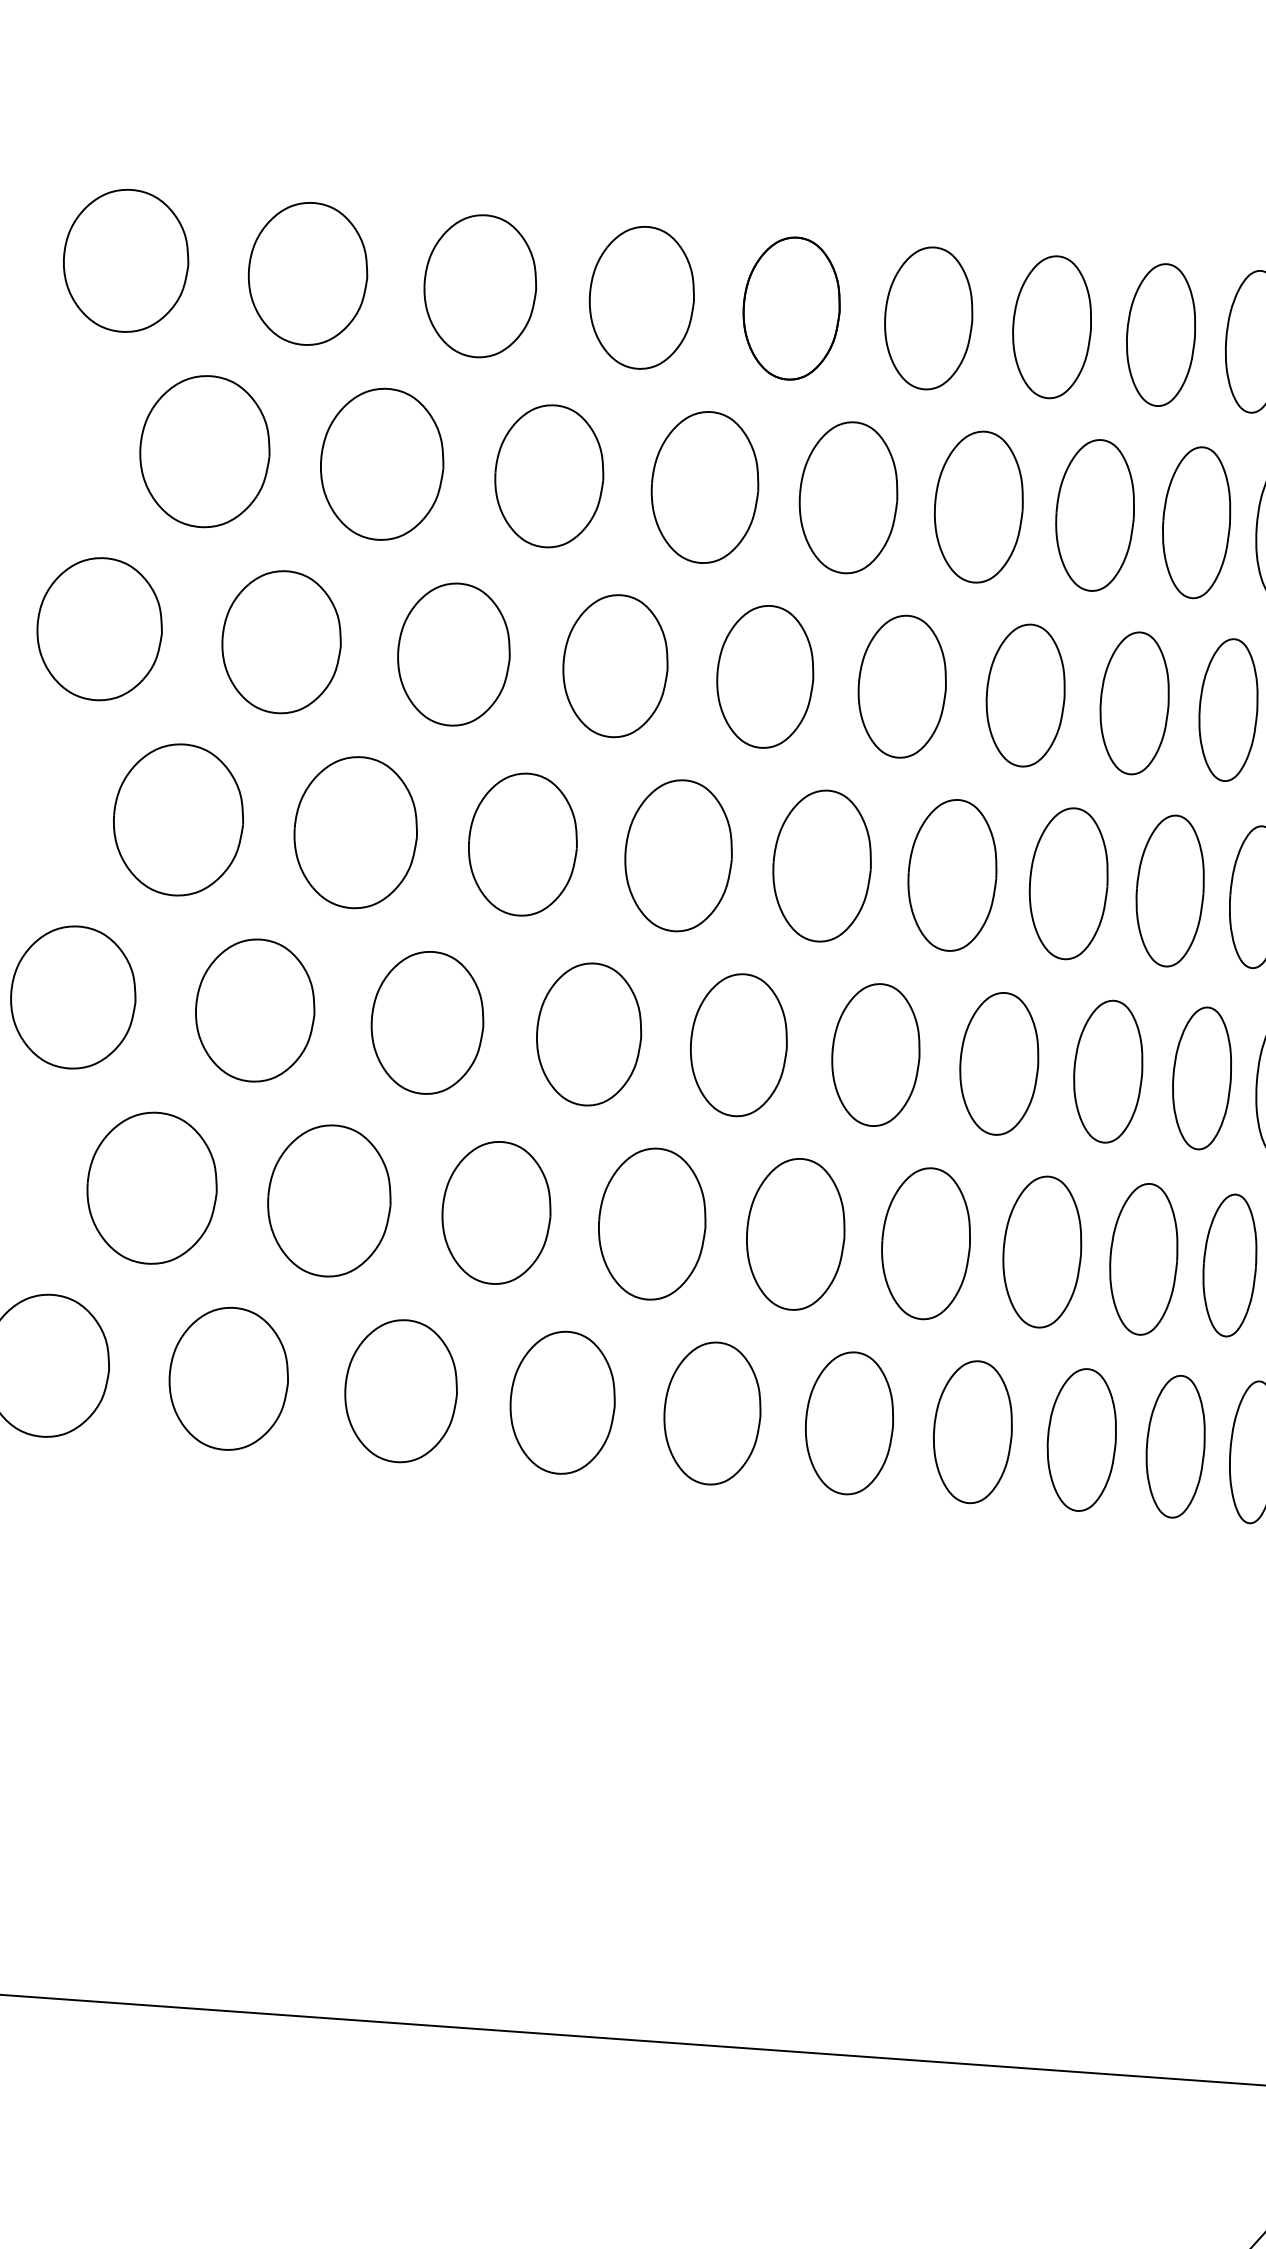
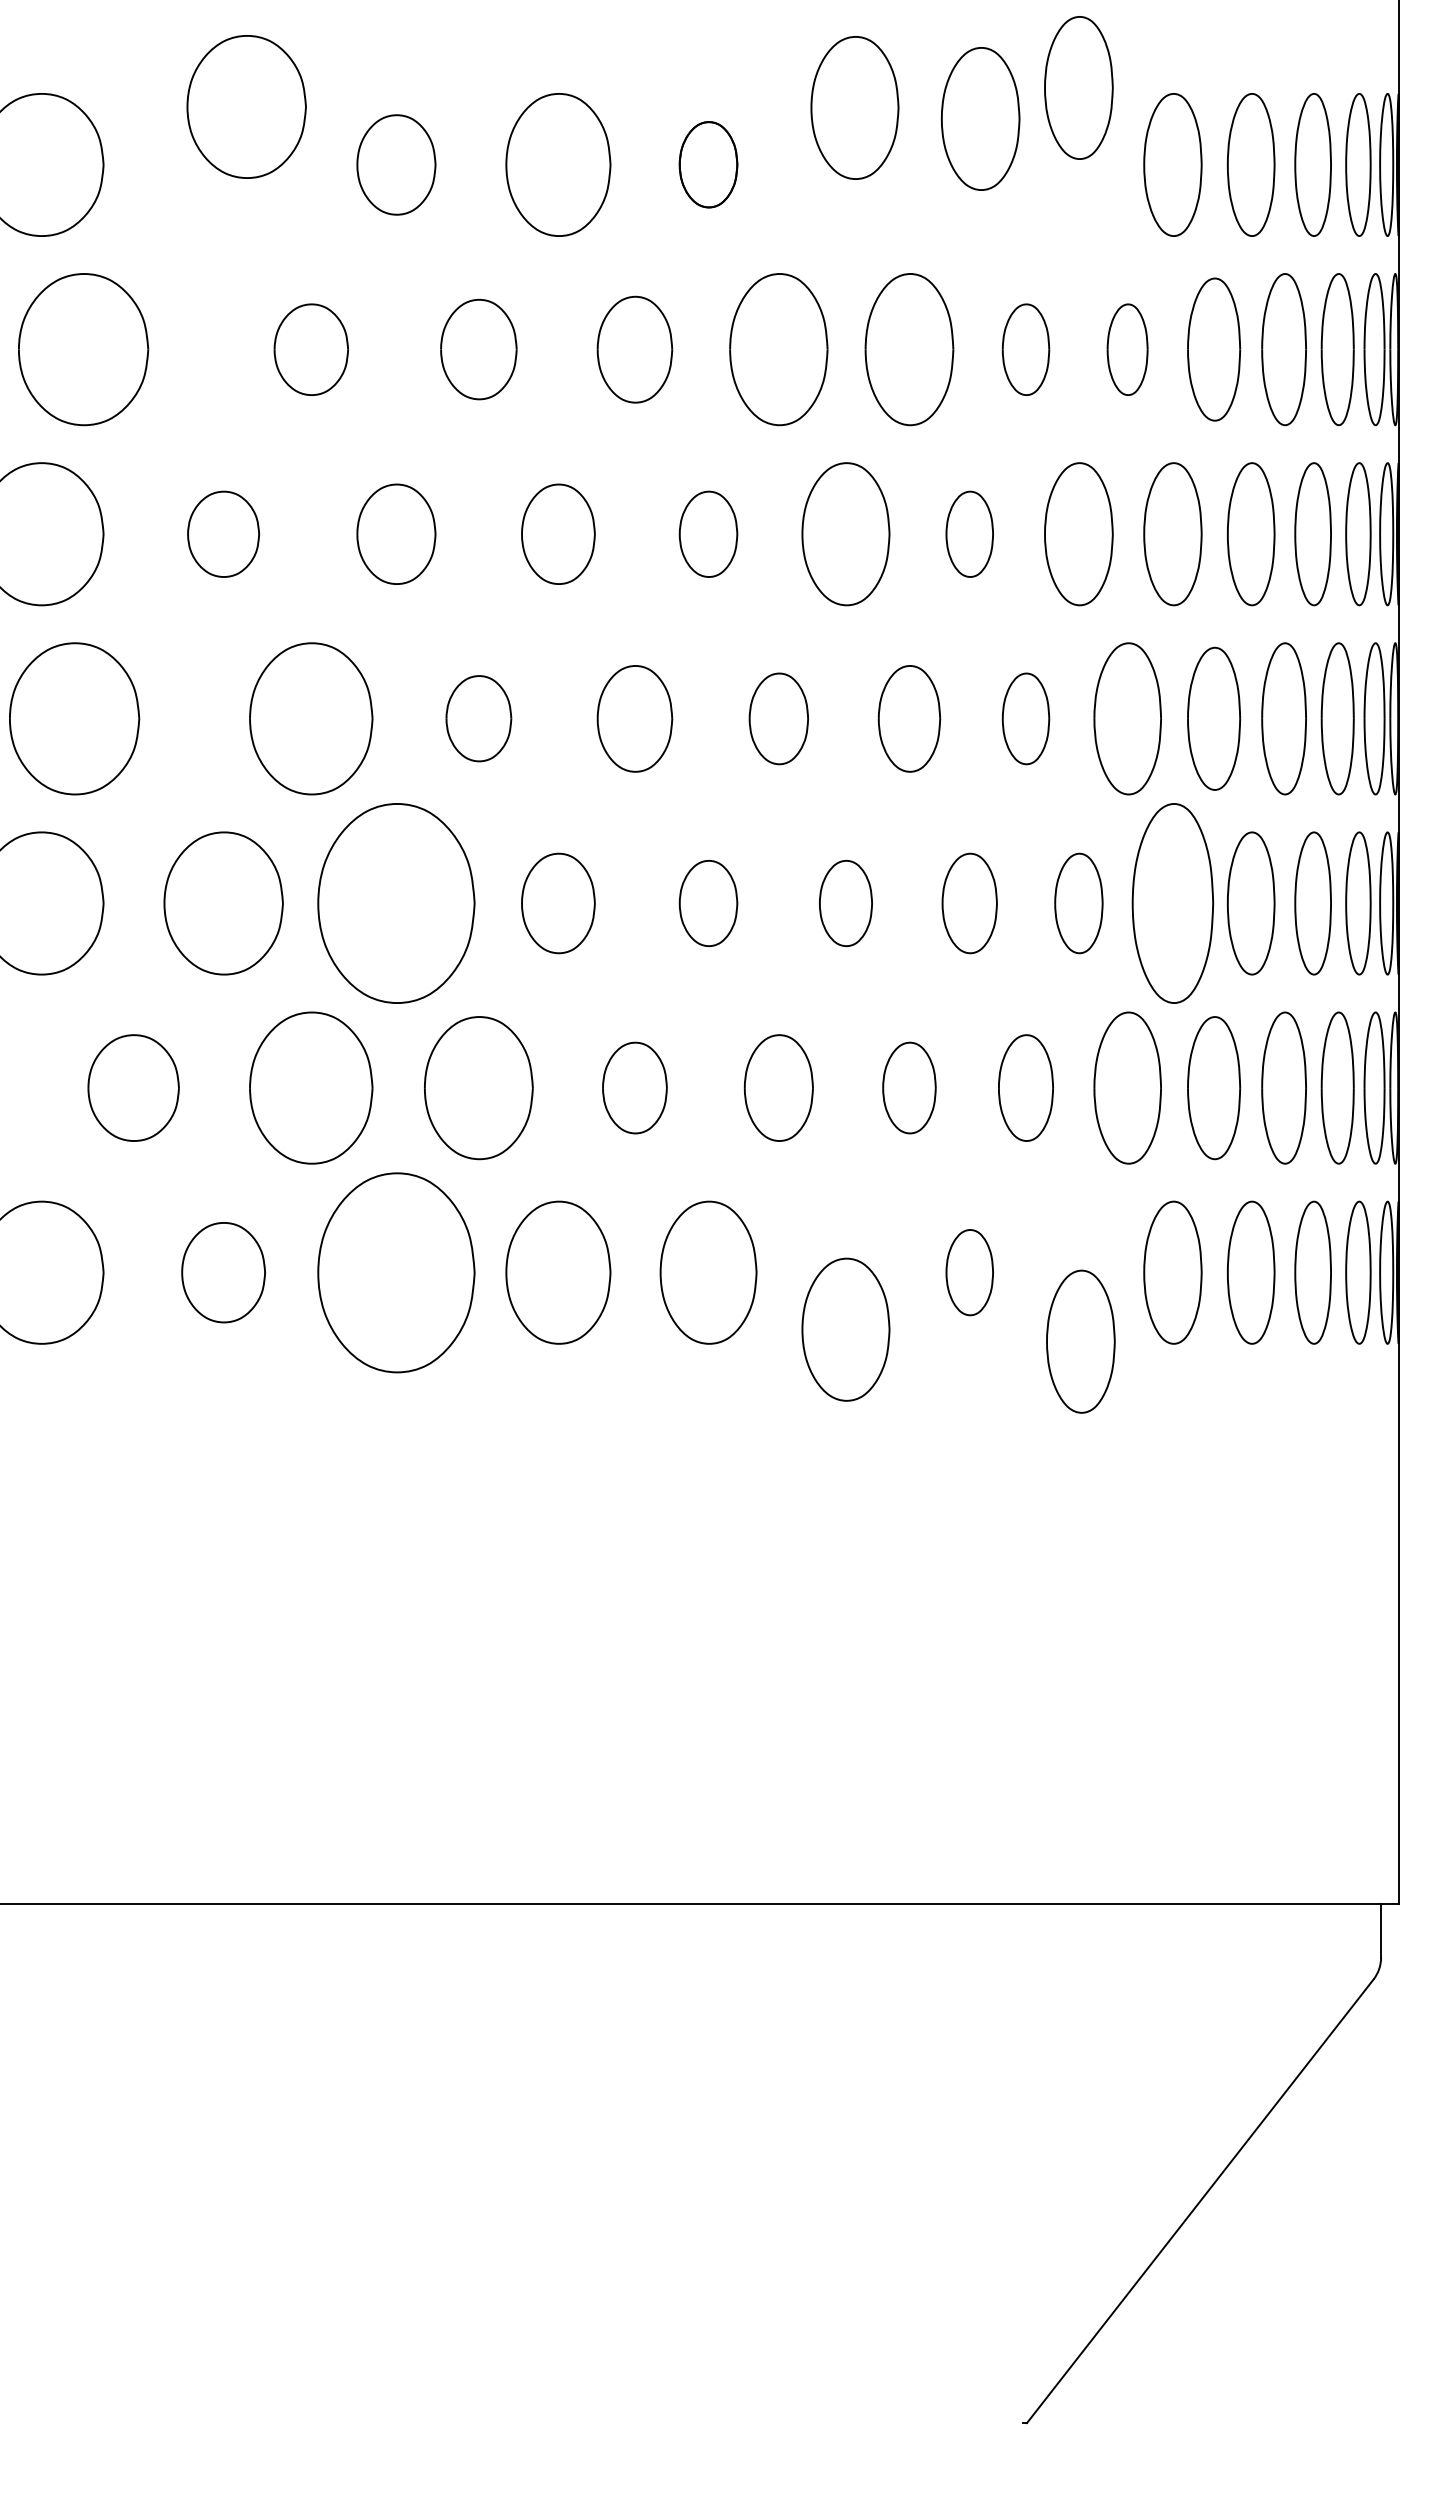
part: (307, 273) -> (246, 106), moved
part: (480, 285) -> (396, 164), size x0.7
part: (791, 308) -> (708, 164), size x0.6
part: (928, 317) -> (854, 107), moved
part: (1052, 326) -> (980, 118), moved
part: (1160, 334) -> (1078, 87), moved
part: (204, 451) -> (83, 349), moved
part: (382, 464) -> (311, 349), size x0.6
part: (549, 476) -> (478, 349), size x0.7
part: (704, 487) -> (634, 349), size x0.7
part: (1094, 515) -> (1025, 349), size x0.6
part: (1196, 522) -> (1127, 349), size x0.6
part: (281, 642) -> (223, 534), size x0.6
part: (454, 654) -> (396, 534), size x0.7
part: (615, 666) -> (558, 534), size x0.7
part: (765, 677) -> (708, 534), size x0.6
part: (1025, 695) -> (969, 534), size x0.6
part: (178, 819) -> (74, 718), moved
part: (522, 844) -> (478, 718), size x0.6
part: (678, 855) -> (634, 718), size x0.7
part: (821, 865) -> (778, 718), size x0.6
part: (952, 875) -> (909, 718), size x0.7
part: (1068, 883) -> (1025, 718), size x0.6
part: (427, 1022) -> (396, 903), size x1.4
part: (589, 1034) -> (558, 903), size x0.7
part: (738, 1045) -> (708, 903), size x0.6
part: (875, 1054) -> (845, 903), size x0.6
part: (999, 1063) -> (969, 903), size x0.7
part: (1107, 1071) -> (1078, 903), size x0.7
part: (1201, 1078) -> (1172, 903), size x1.4
part: (152, 1187) -> (133, 1087), size x0.7
part: (651, 1223) -> (634, 1087), size x0.6
part: (795, 1233) -> (778, 1087), size x0.7
part: (926, 1243) -> (909, 1087), size x0.6
part: (1041, 1251) -> (1025, 1087), size x0.7
part: (228, 1378) -> (223, 1272), size x0.7
part: (401, 1390) -> (396, 1272), size x1.4
part: (849, 1423) -> (845, 1329), moved
part: (972, 1431) -> (969, 1272), size x0.6
part: (1081, 1439) -> (1080, 1341), moved

